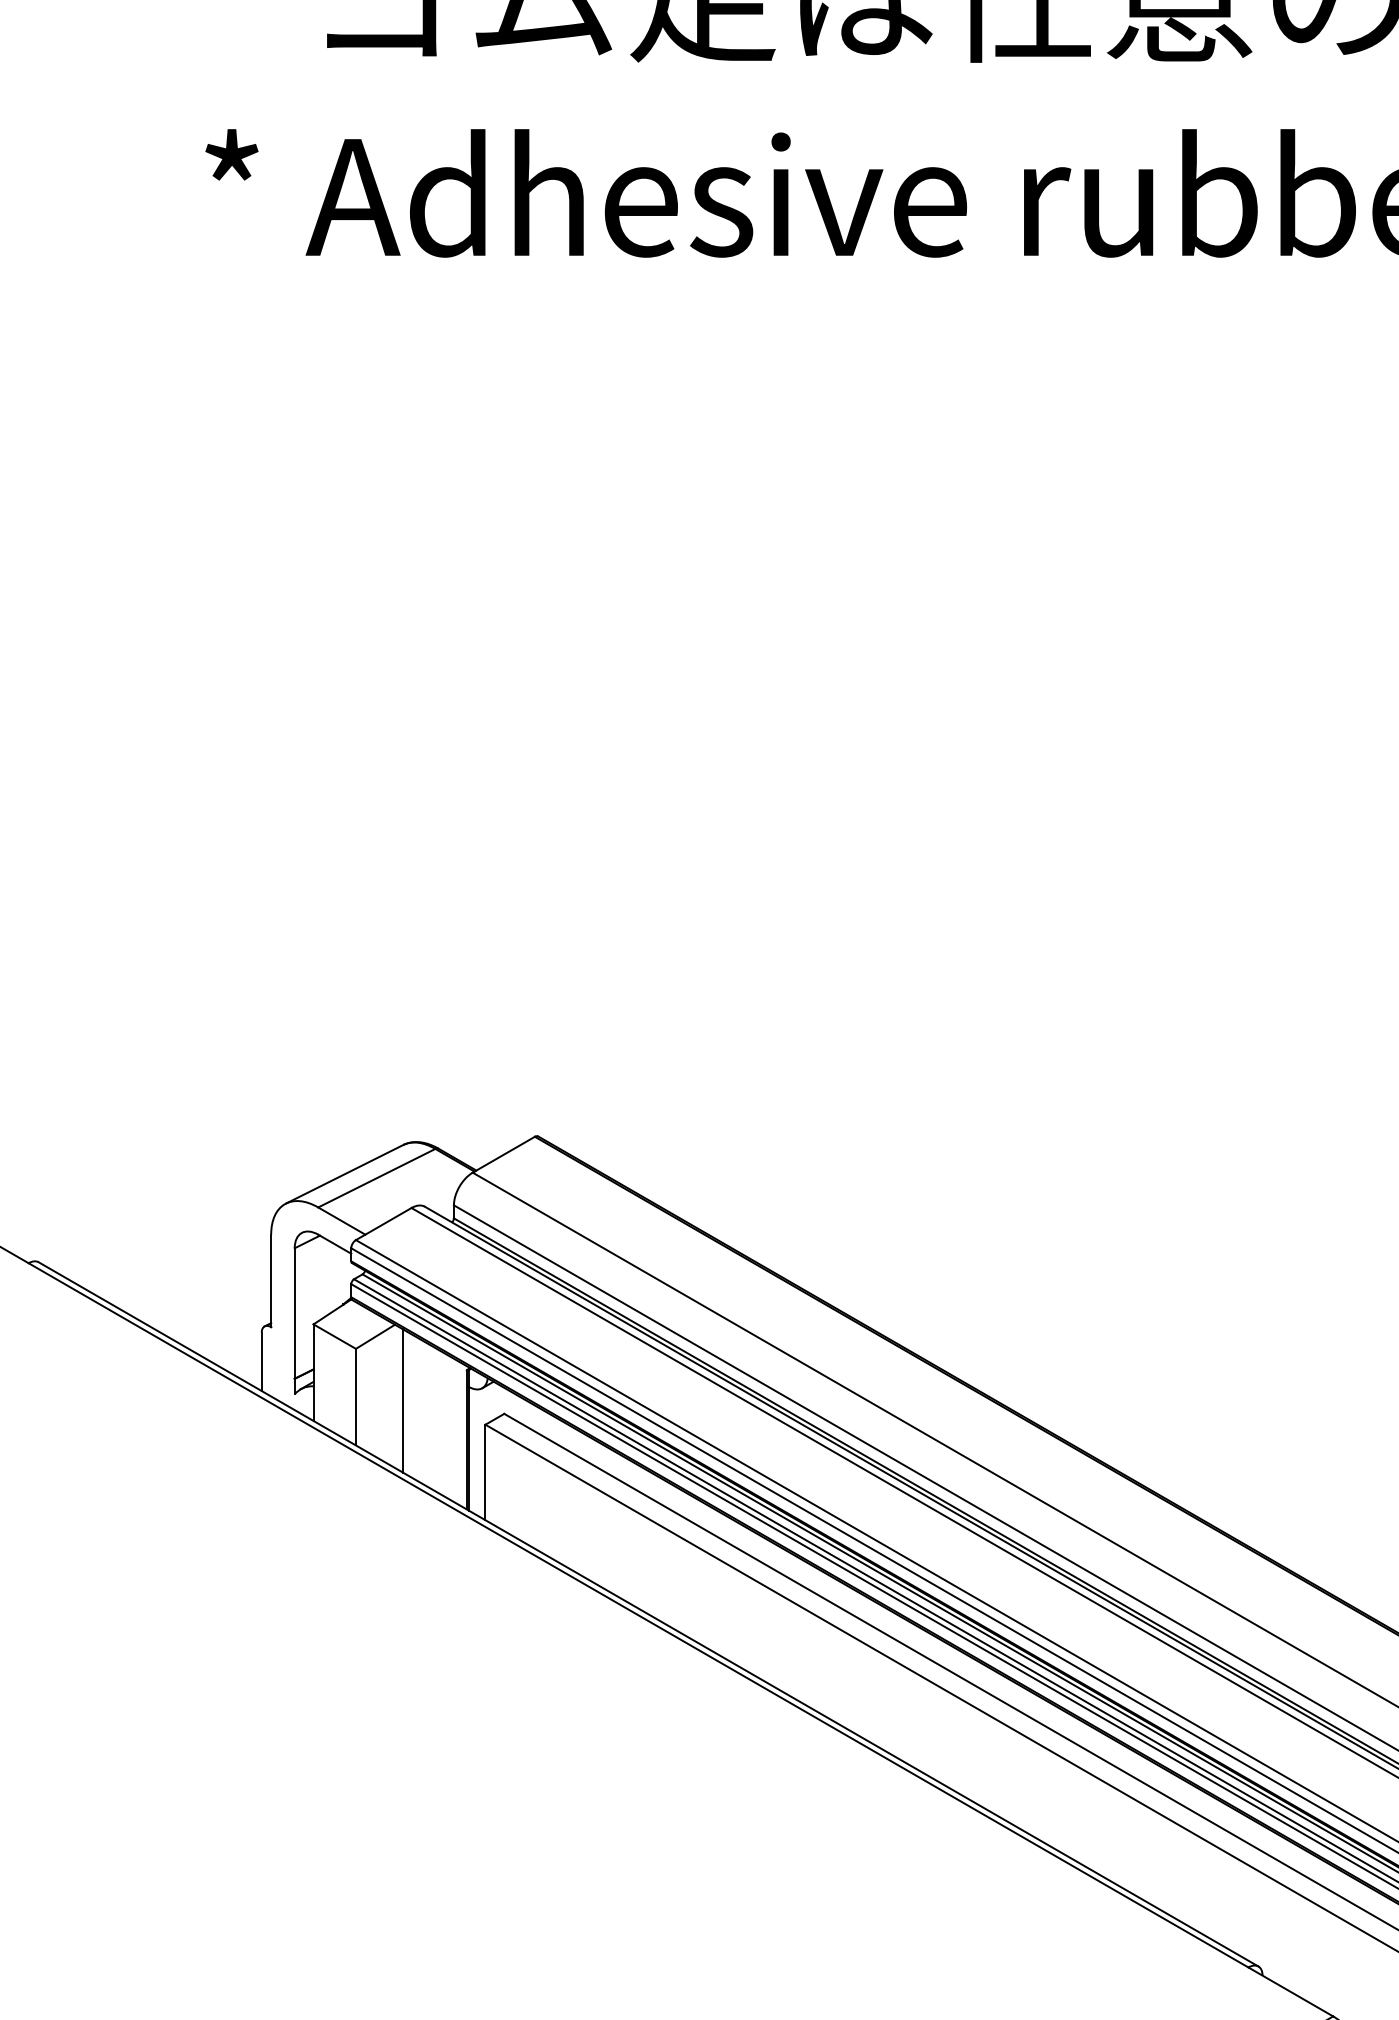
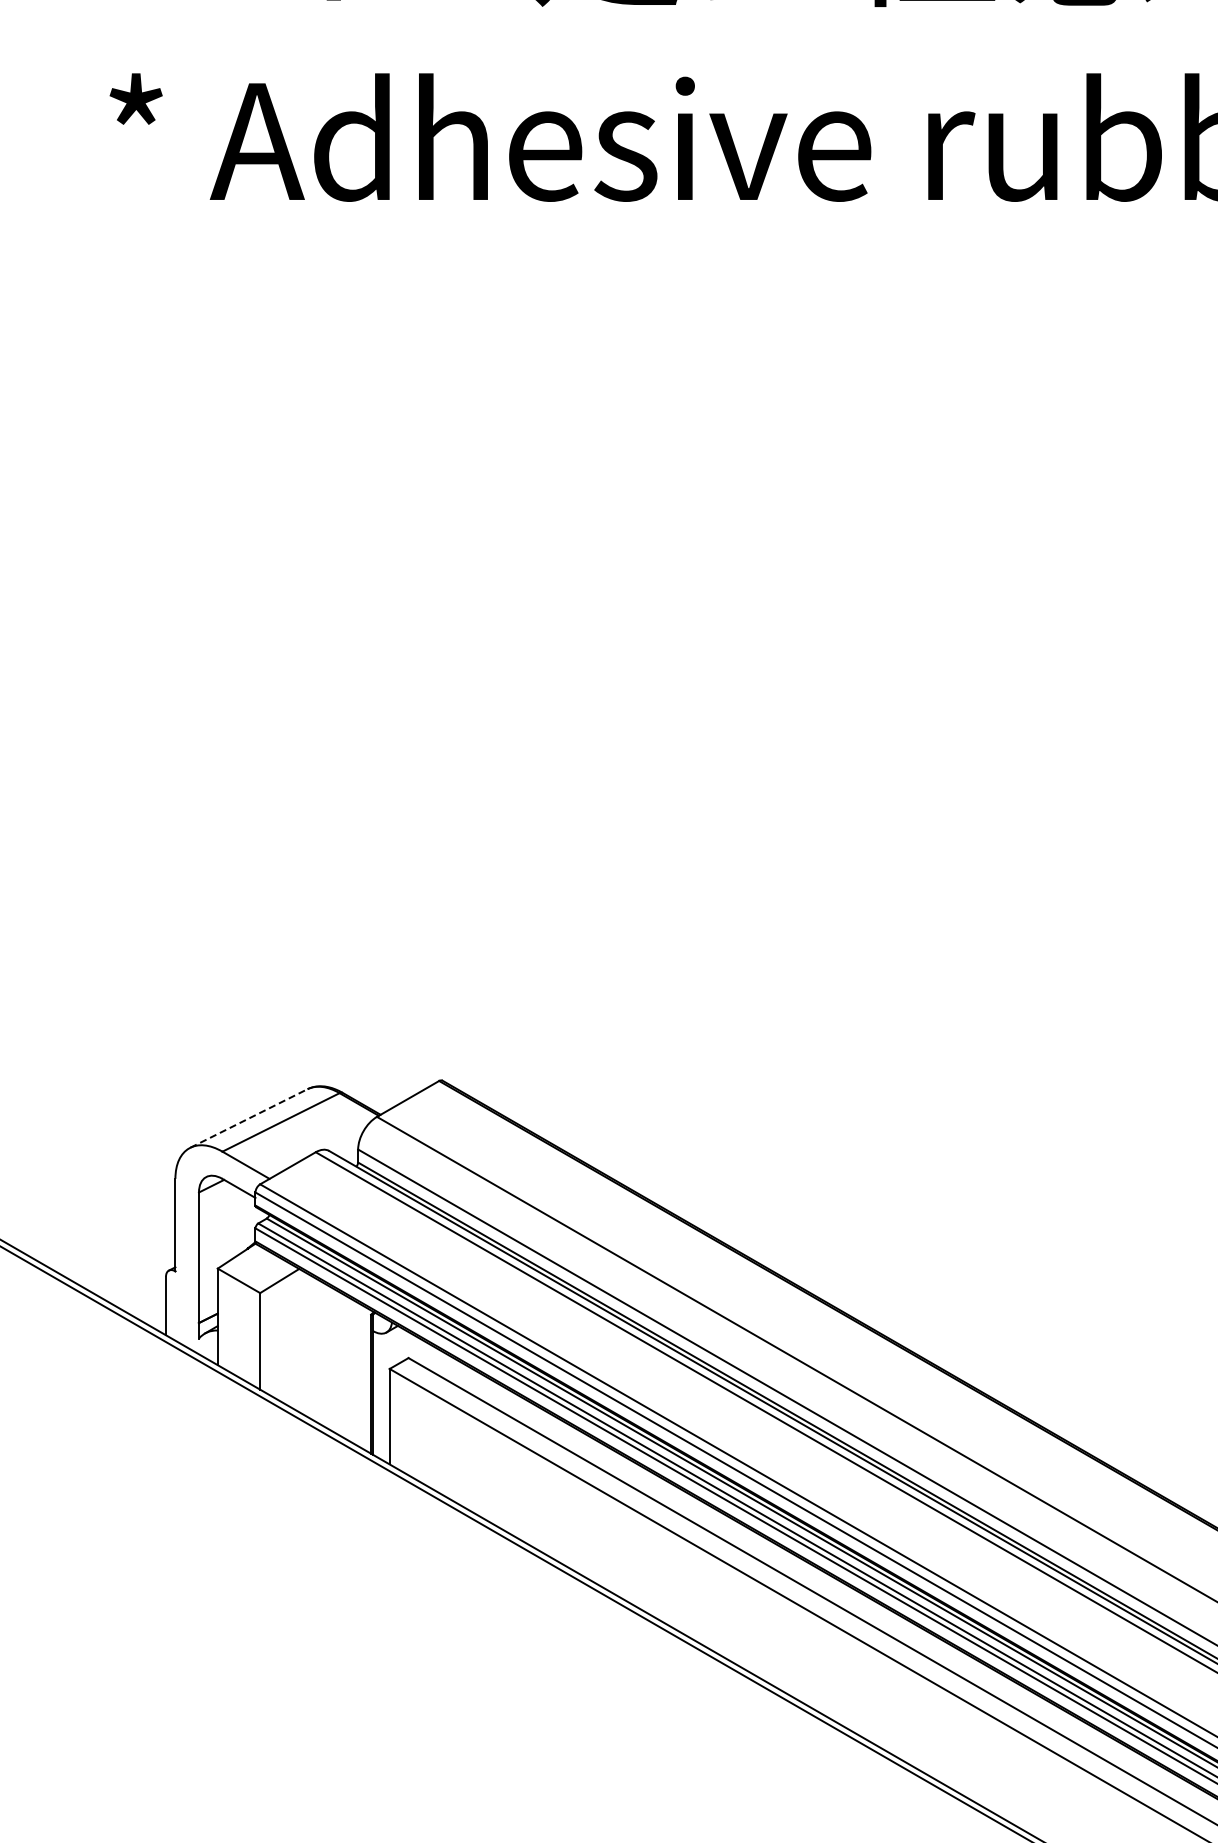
line: (344, 1174) -> (248, 1118), solid -> dashed
line: (403, 1400) -> (307, 1344), removed

